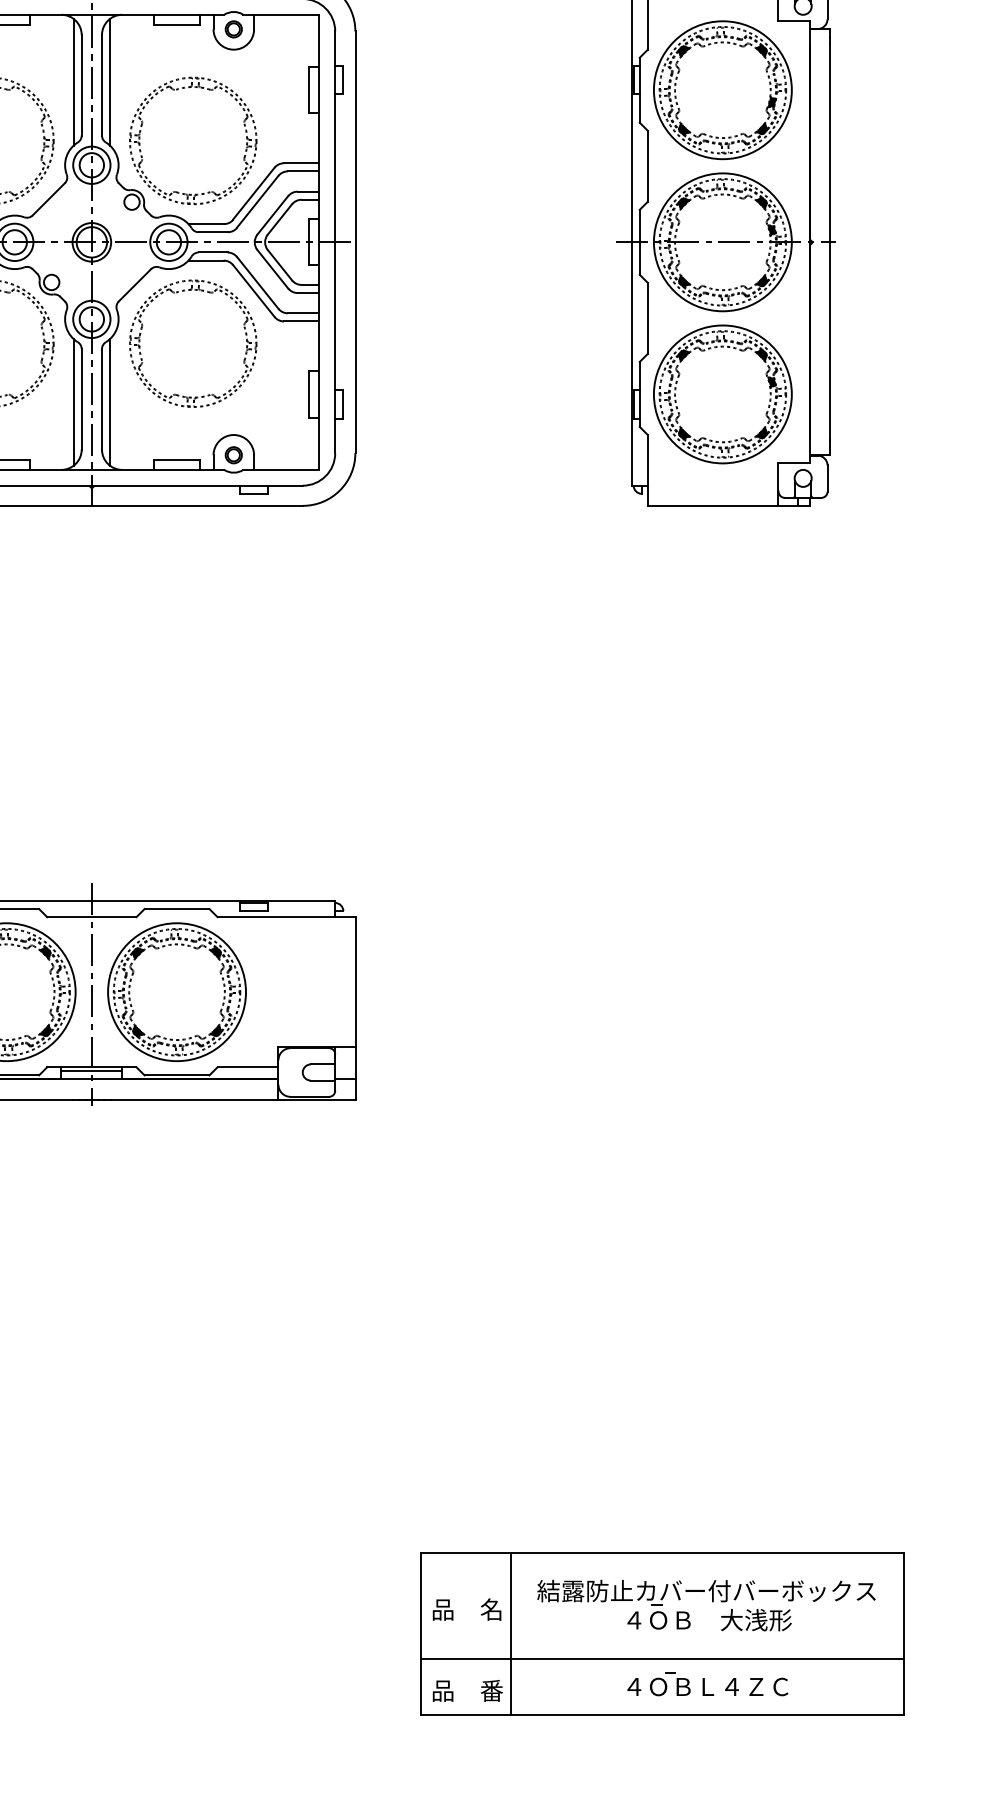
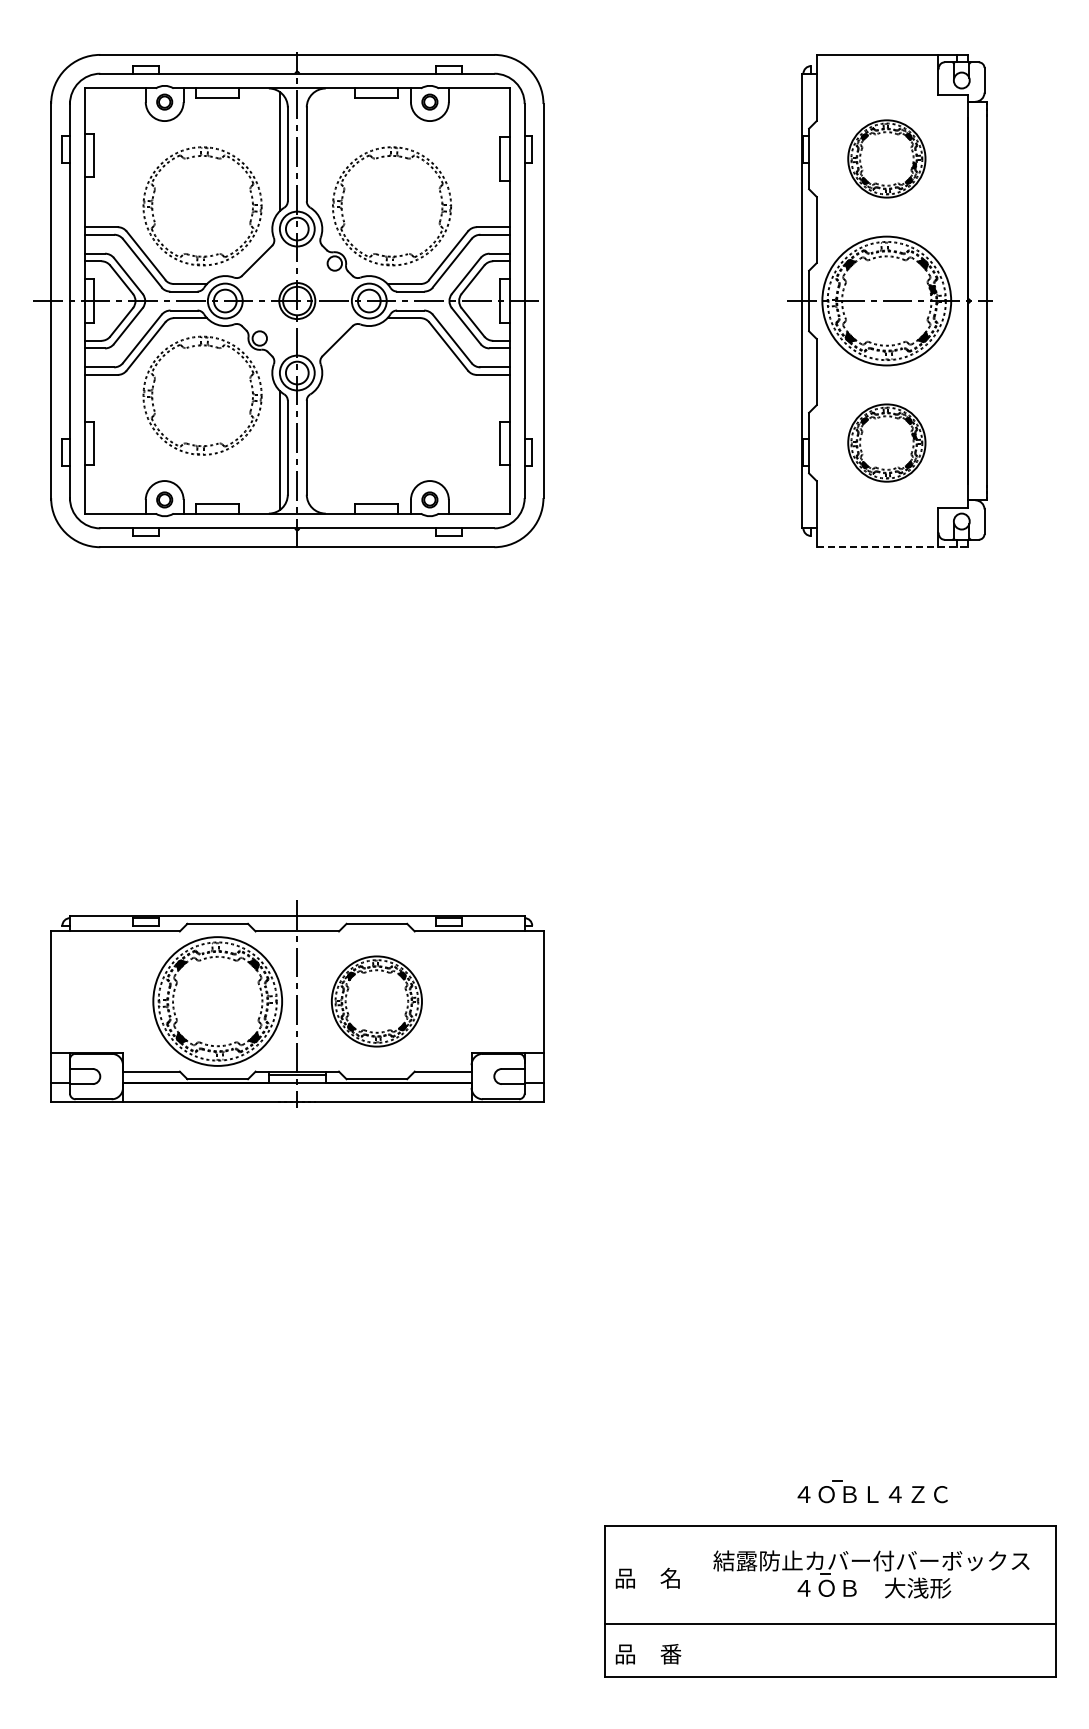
line: (110, 82) -> (314, 151), removed
part: (722, 89) -> (886, 158), size x0.6
part: (141, 335) -> (343, 388), removed
part: (722, 393) -> (886, 442), size x0.6
line: (110, 402) -> (314, 450), removed
line: (729, 506) -> (892, 547), solid -> dashed
part: (176, 992) -> (376, 1001), size x0.7
line: (510, 1634) -> (688, 1601), removed
part: (707, 1683) -> (872, 1491), moved

